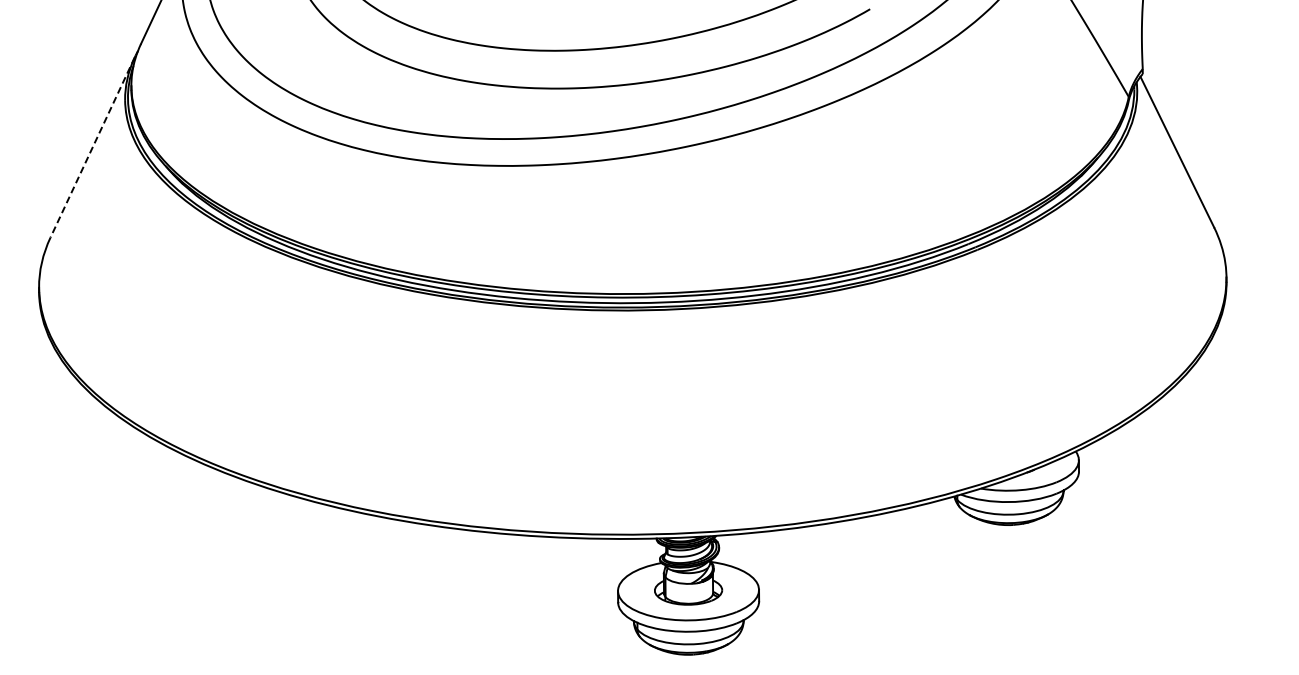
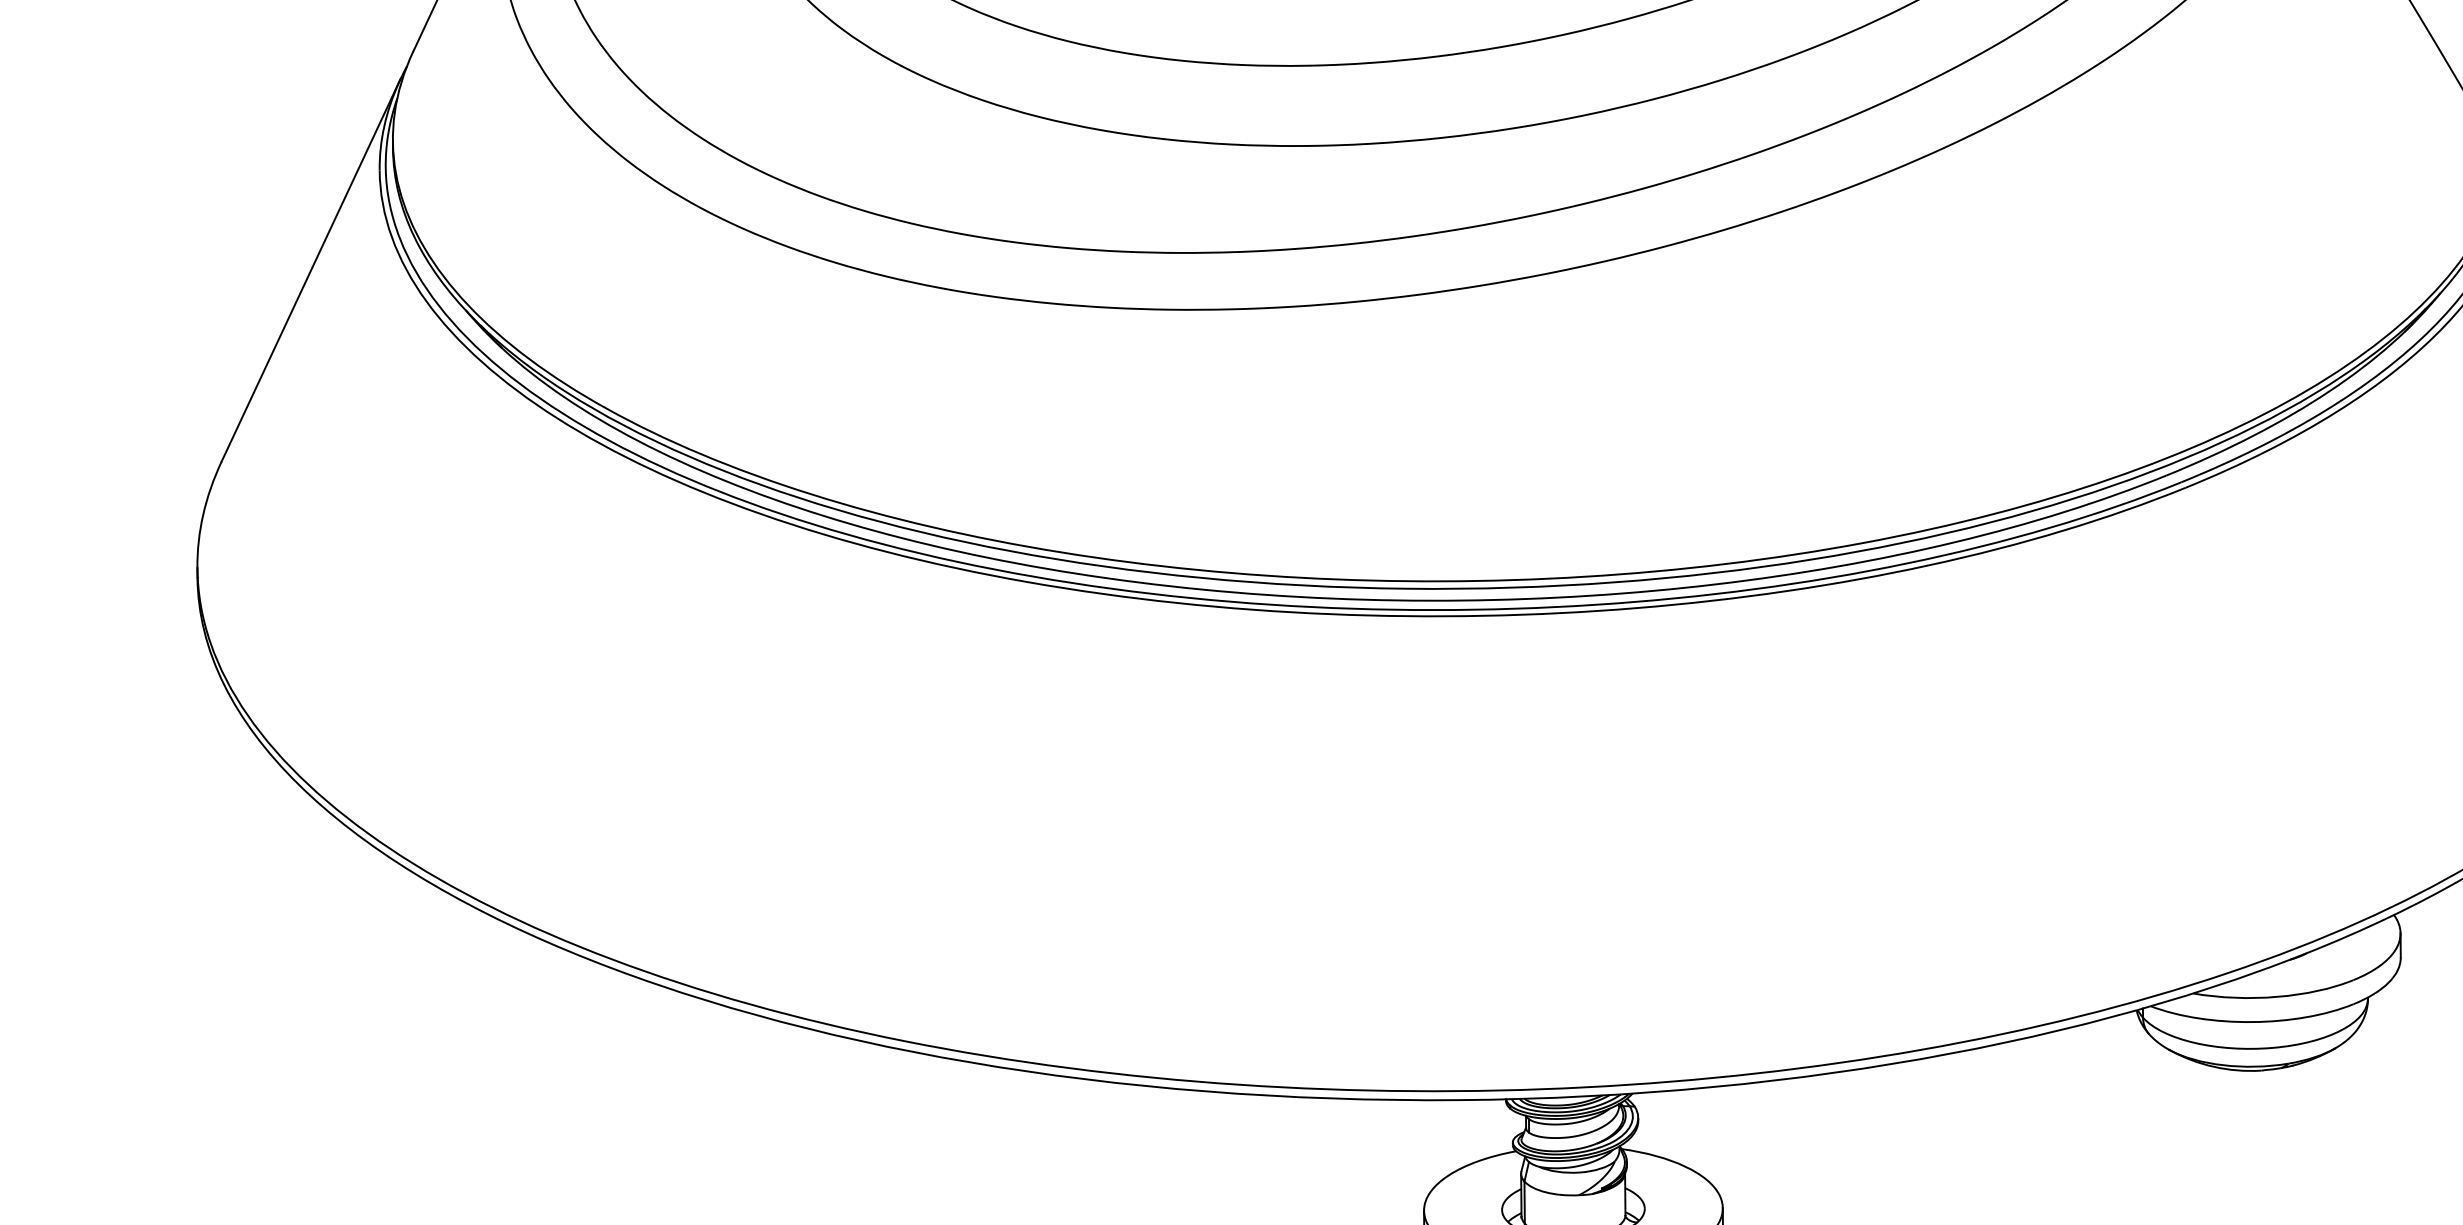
line: (92, 147) -> (310, 270), dashed -> solid

